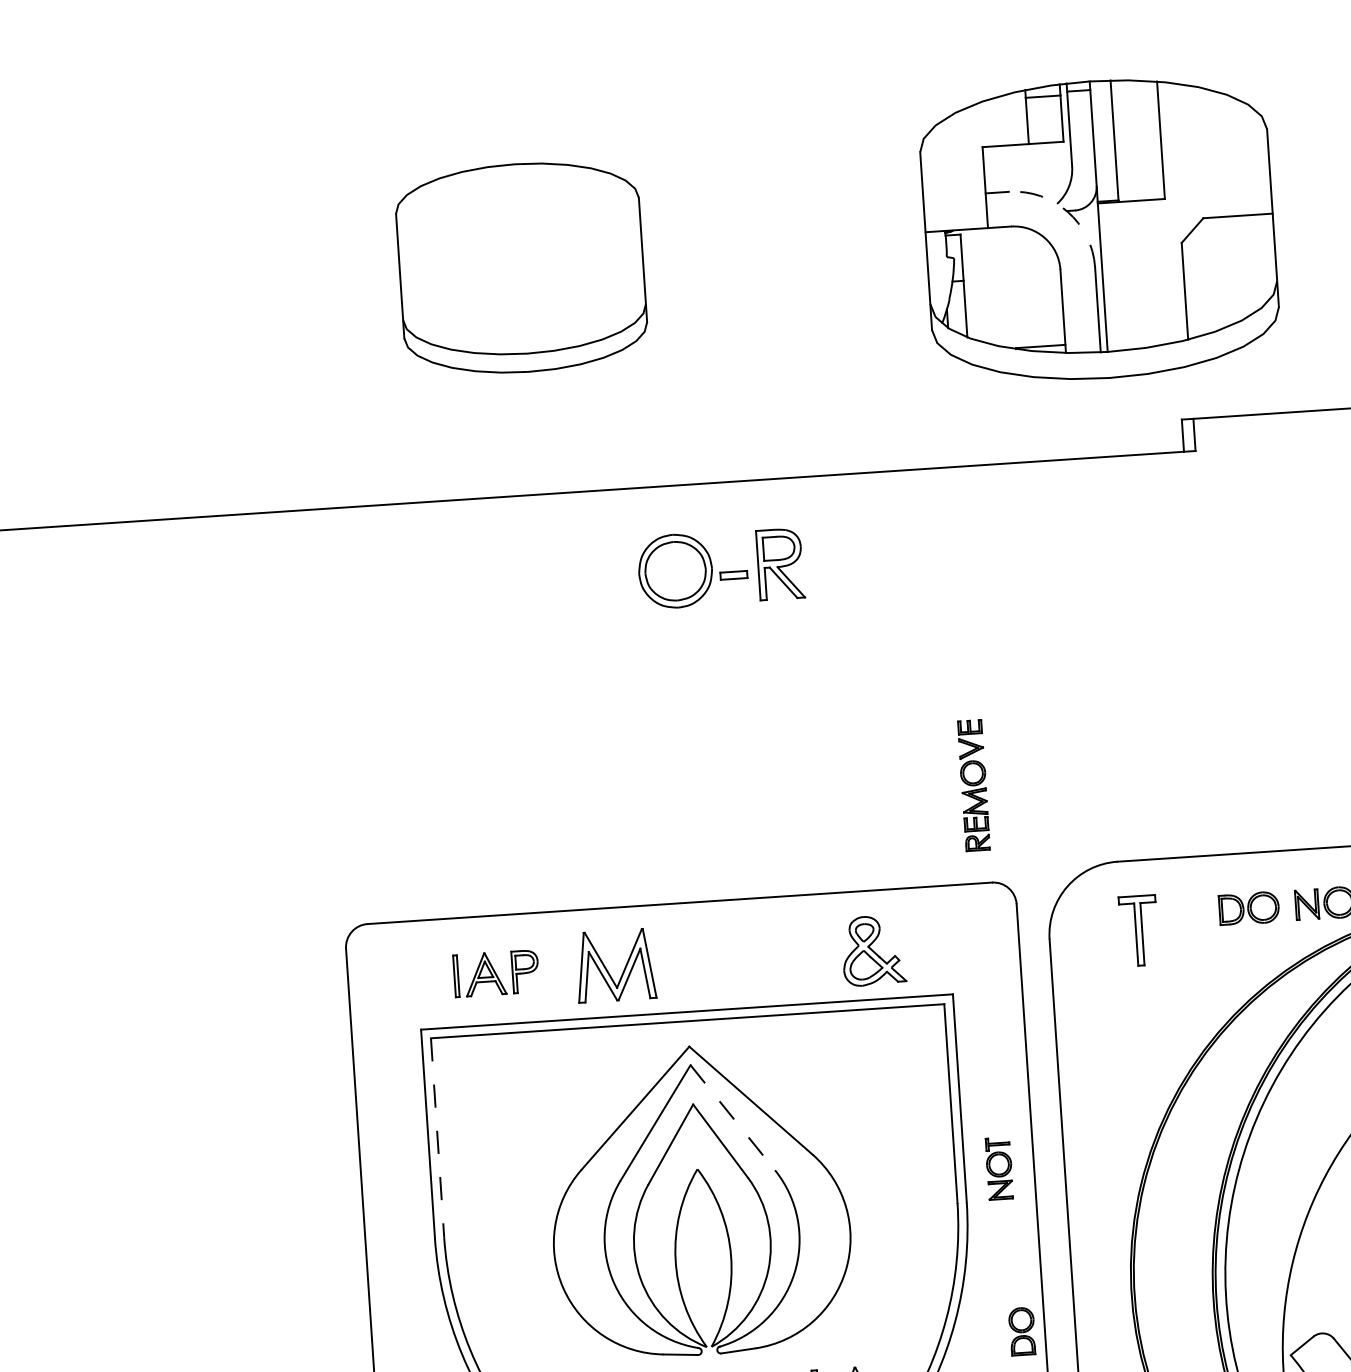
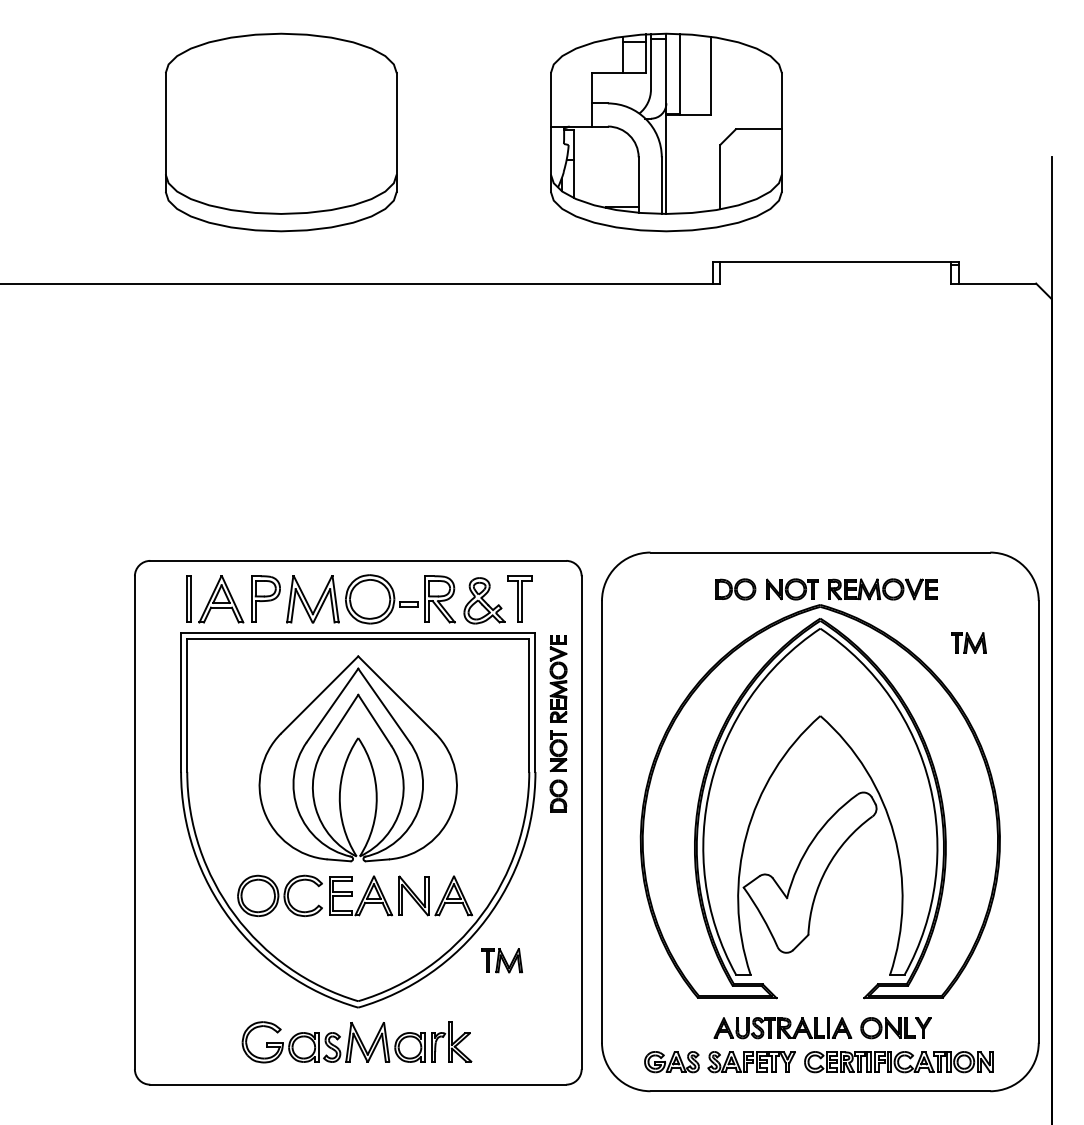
arc: (1066, 212) -> (645, 119), dashed -> solid
part: (521, 268) -> (281, 132), size x1.43
part: (721, 568) -> (400, 599), moved
part: (973, 785) -> (558, 678), moved
part: (1138, 929) -> (519, 598), moved
part: (496, 973) -> (233, 599), size x1.67
line: (732, 1117) -> (383, 705), dashed -> solid
line: (437, 1138) -> (187, 706), dashed -> solid
part: (1022, 1330) -> (558, 795), moved

